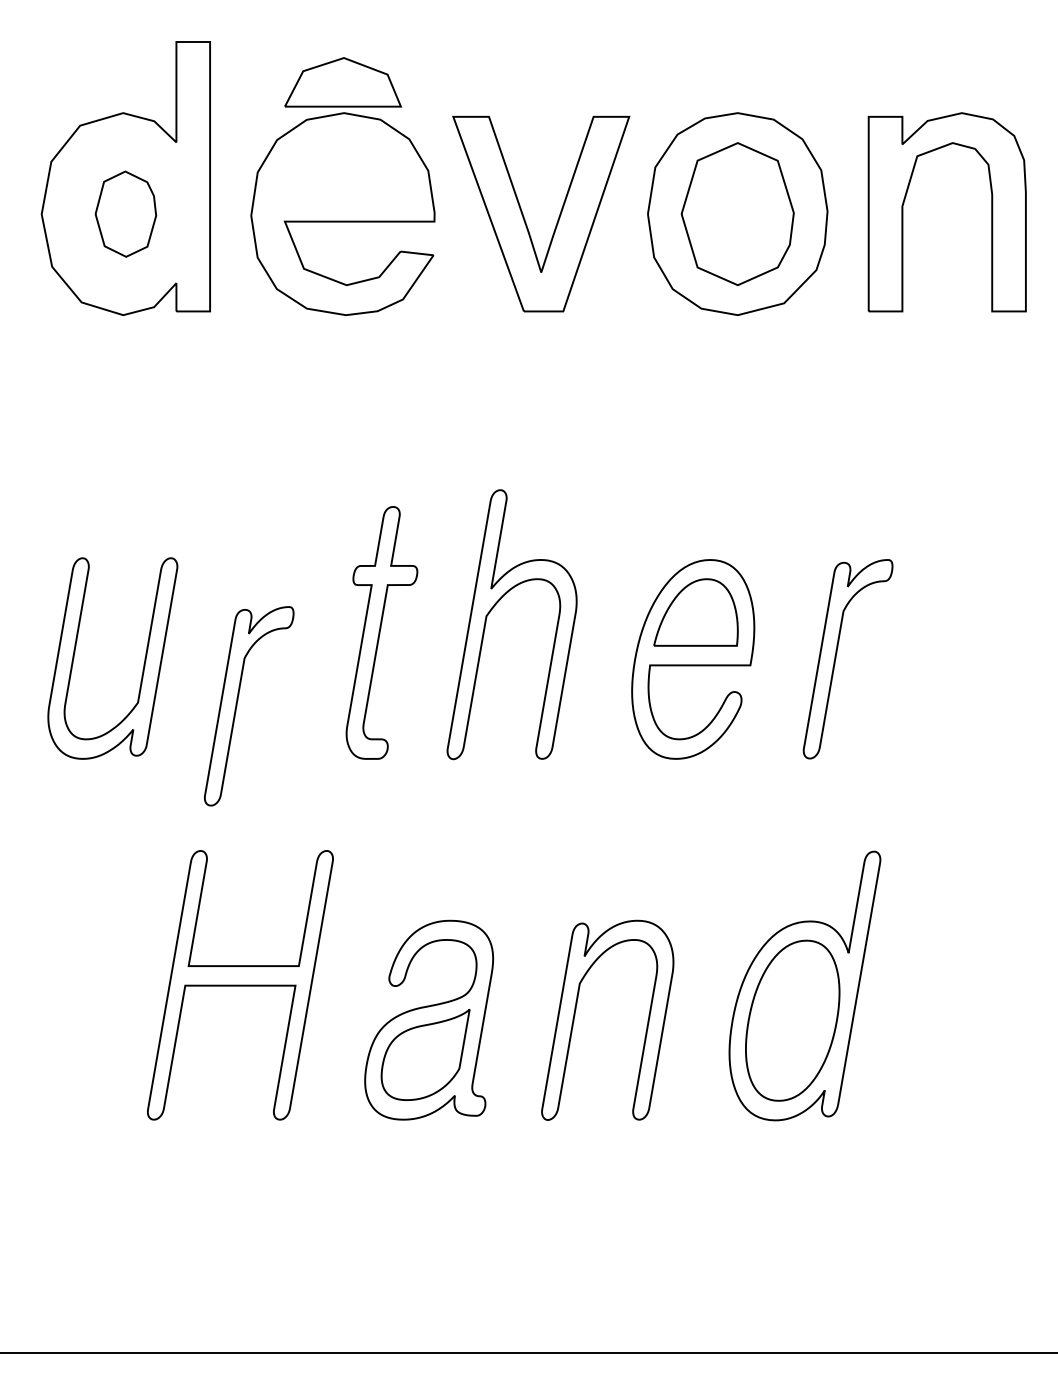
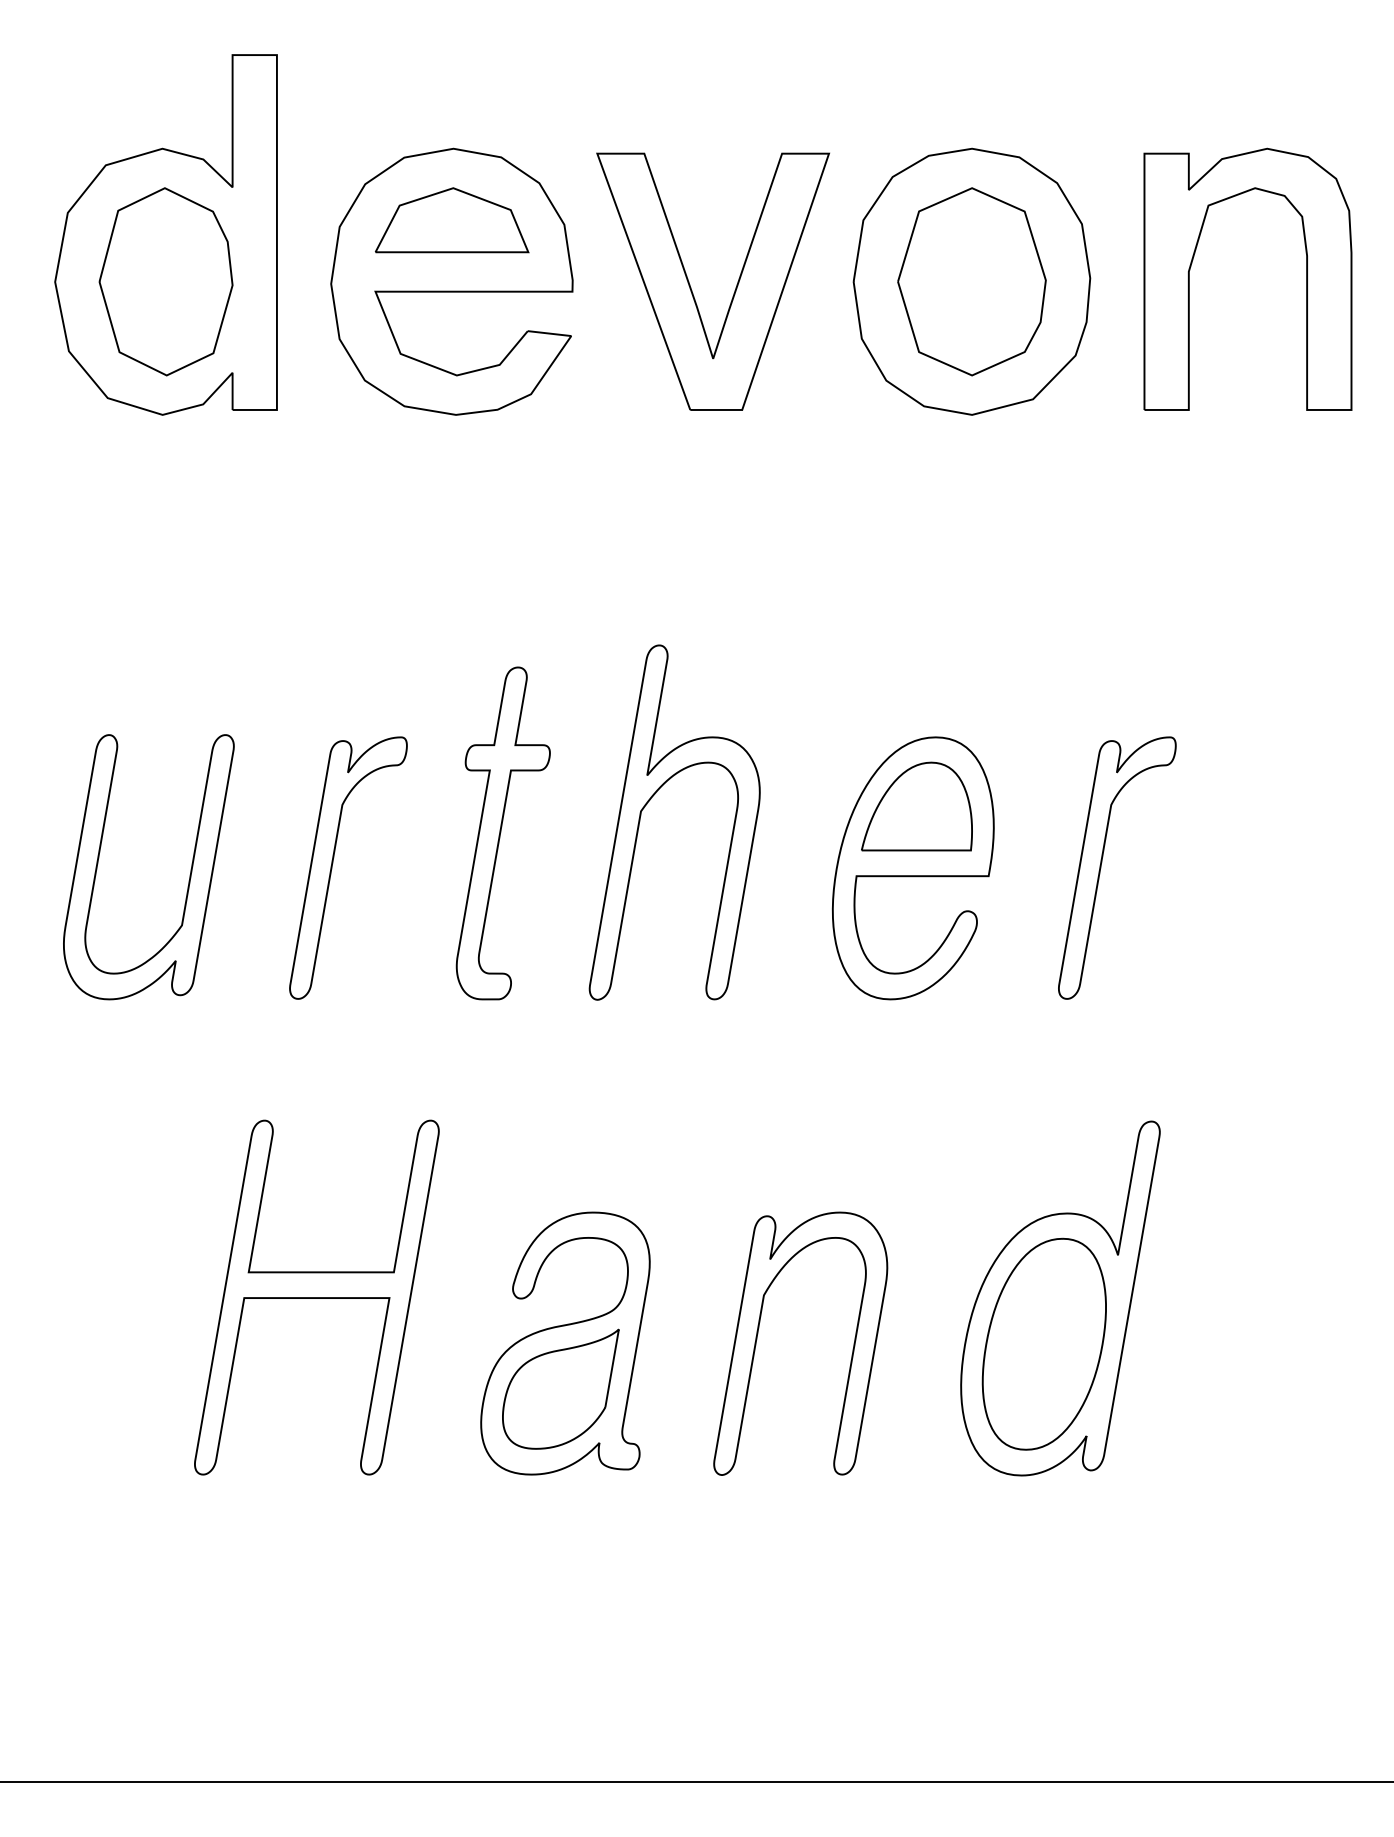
part: (343, 82) -> (452, 220), moved
part: (125, 213) -> (165, 281), size x1.67
part: (237, 702) -> (333, 863), moved

